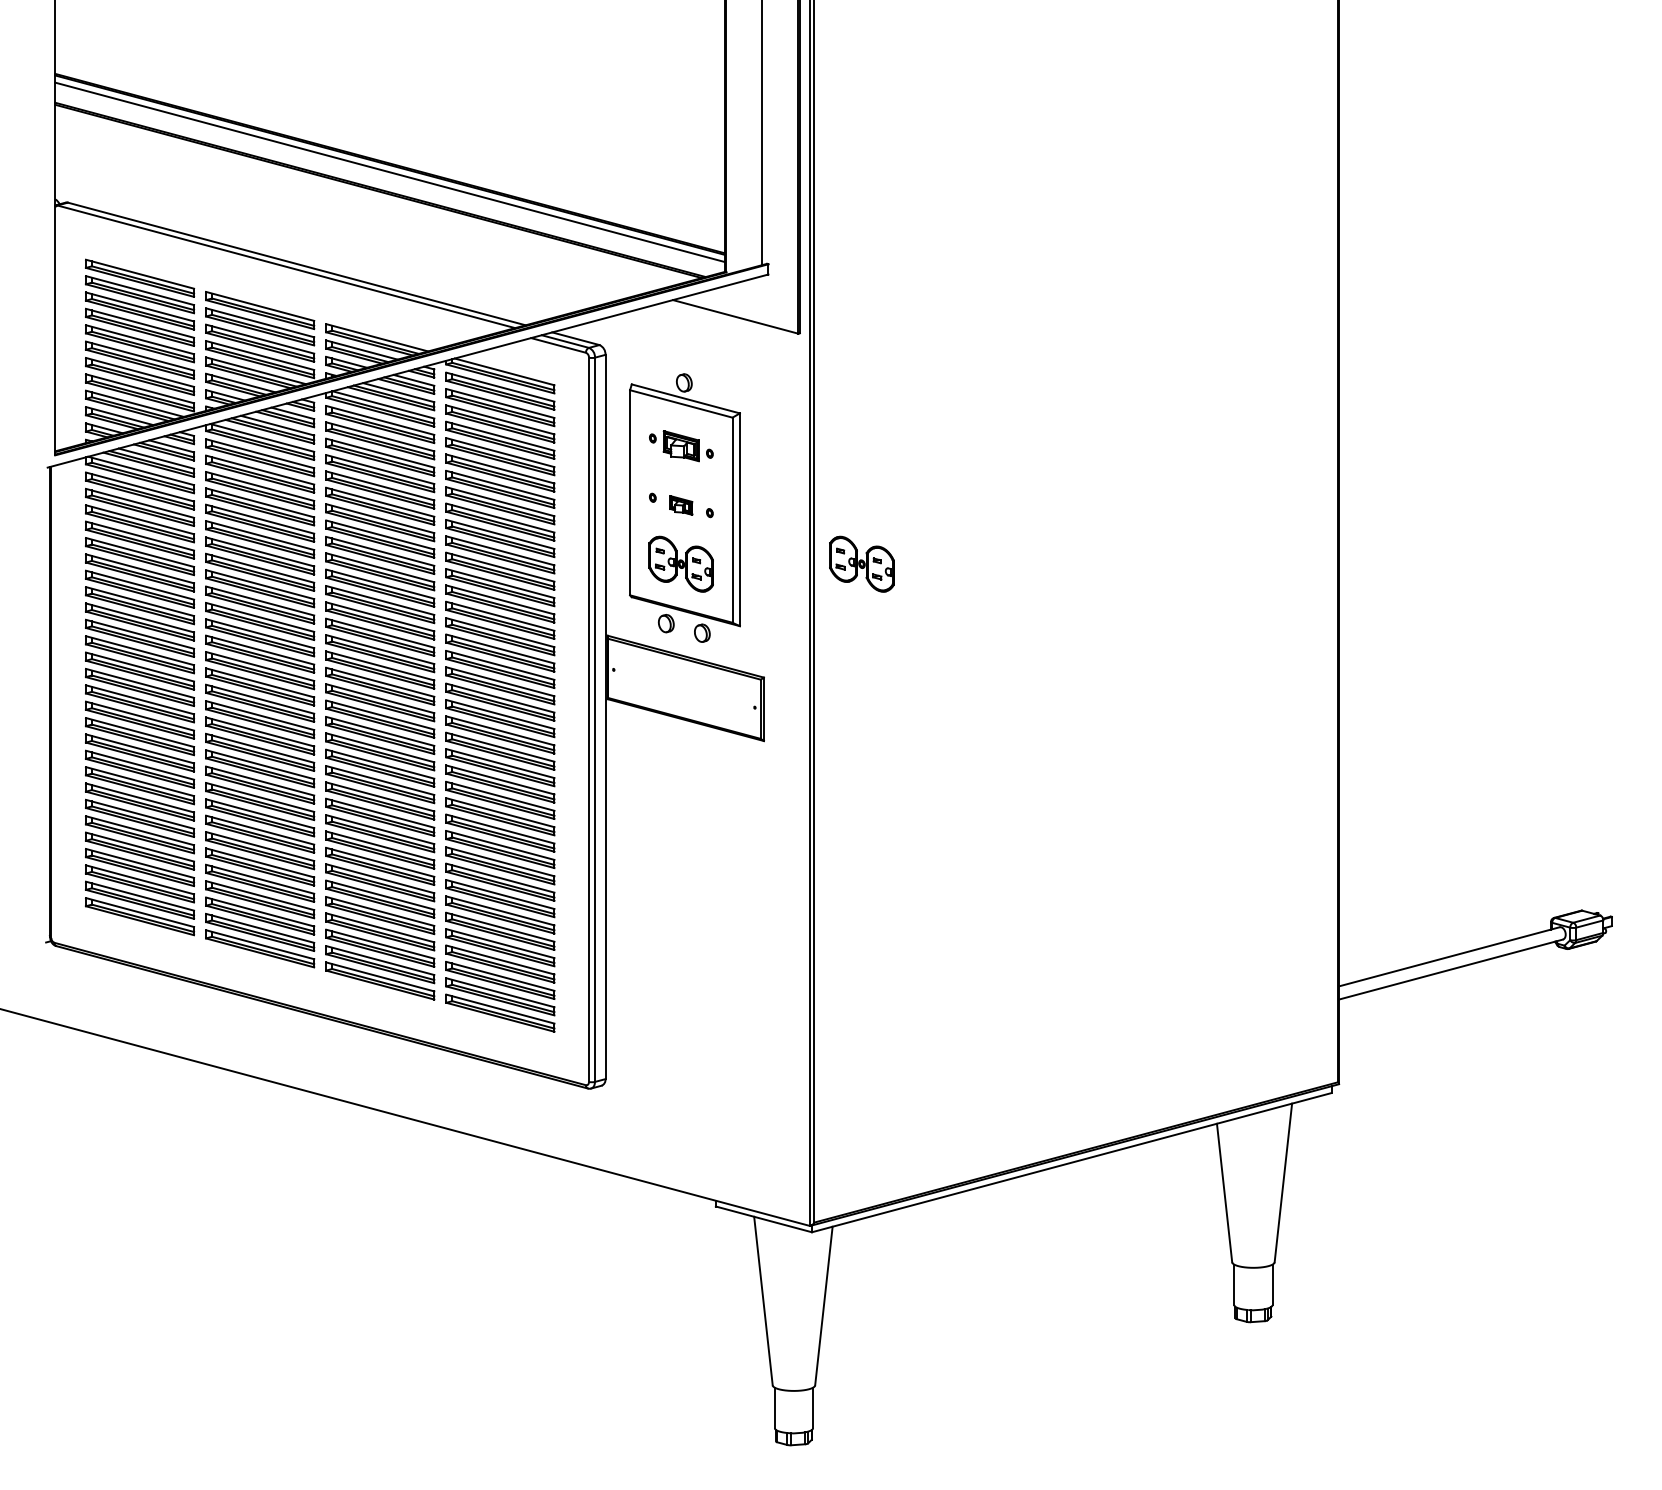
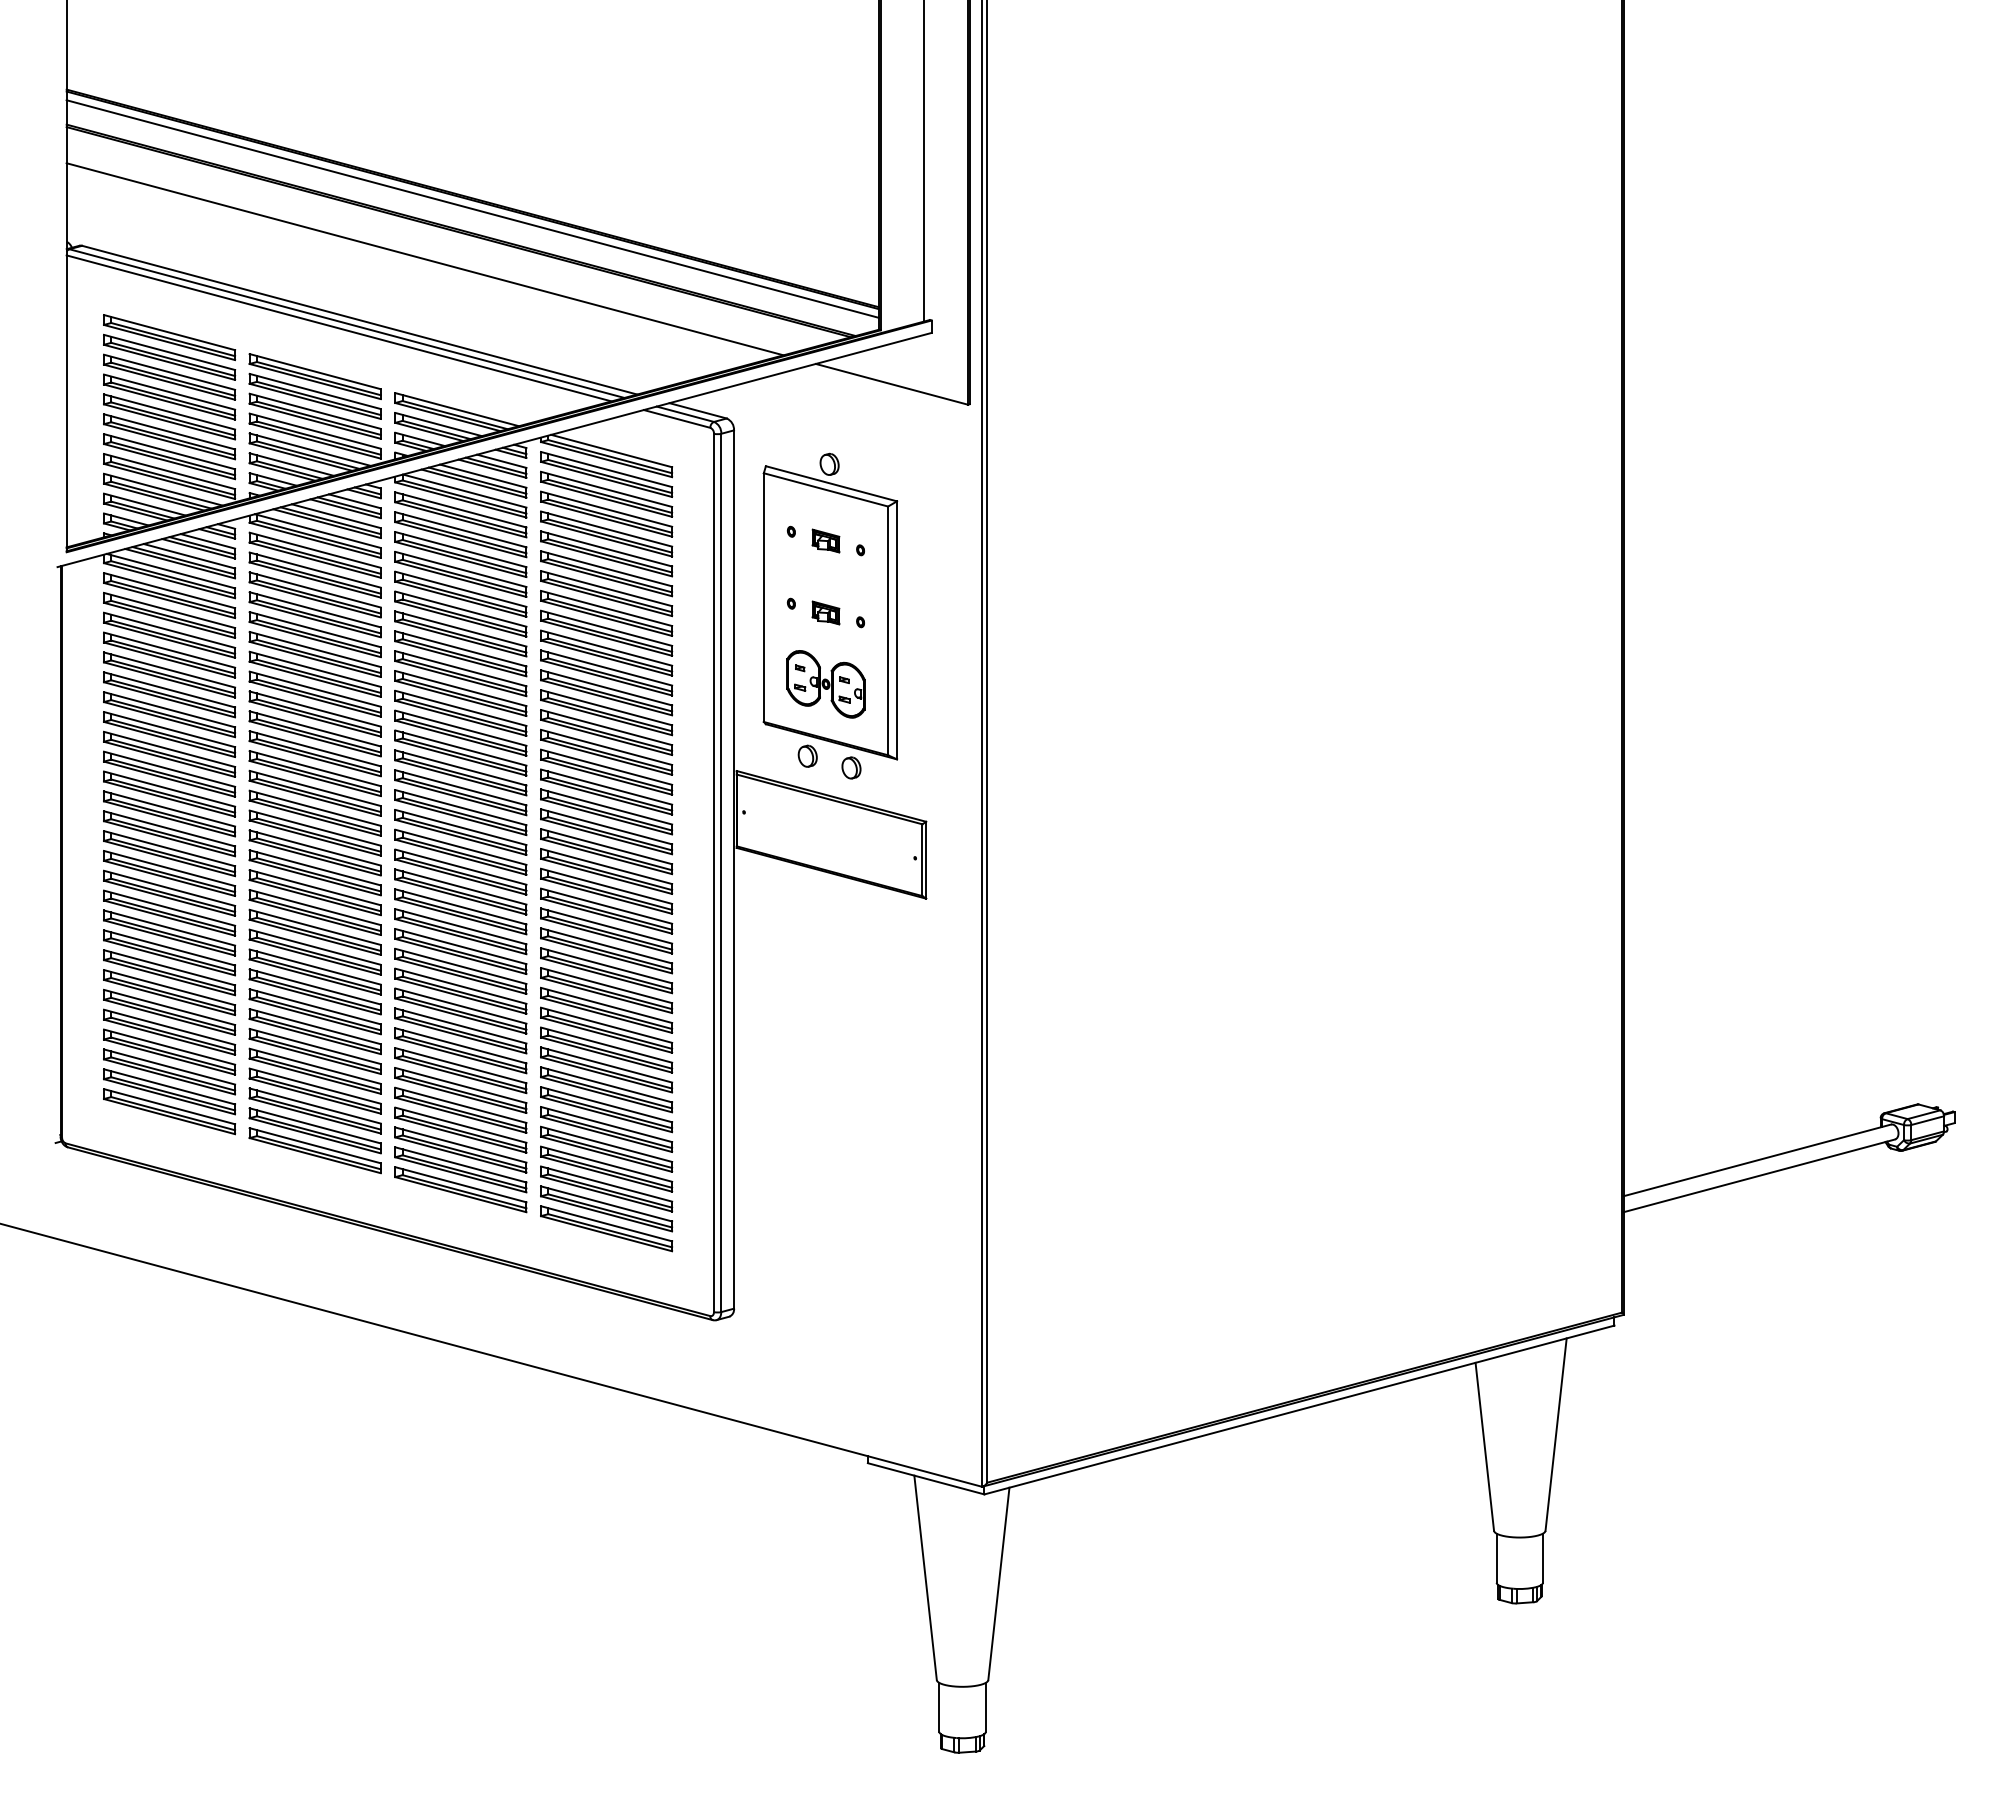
line: (350, 213) -> (424, 259), added
line: (279, 270) -> (338, 328), added
part: (680, 445) -> (825, 540), size x0.62
part: (861, 564) -> (1044, 684), removed

